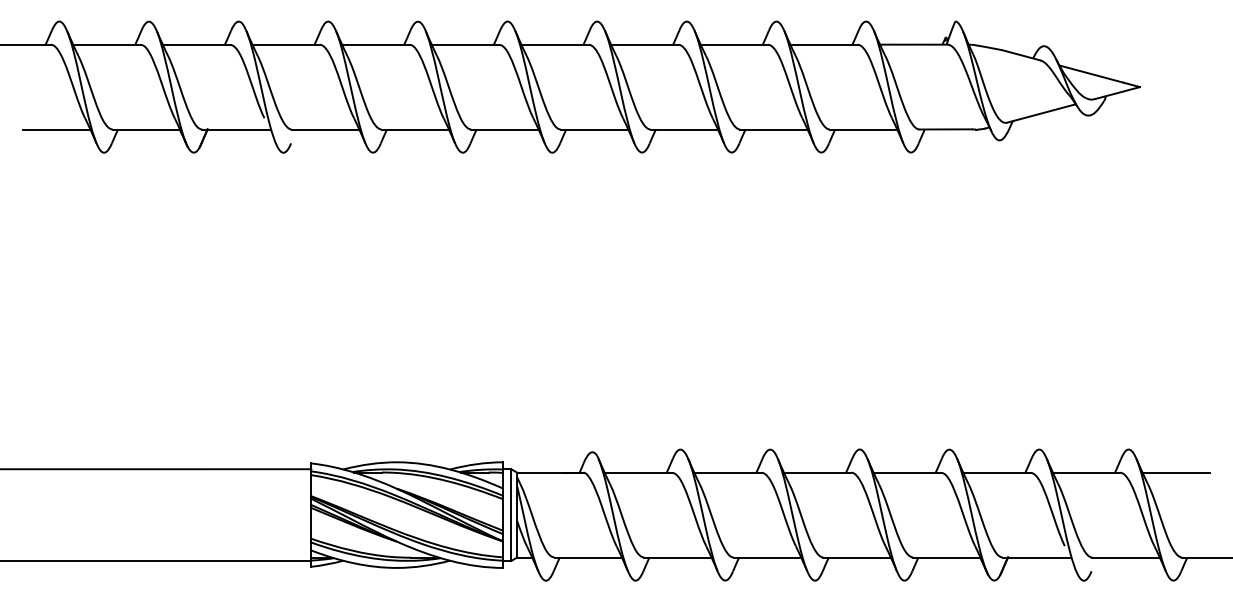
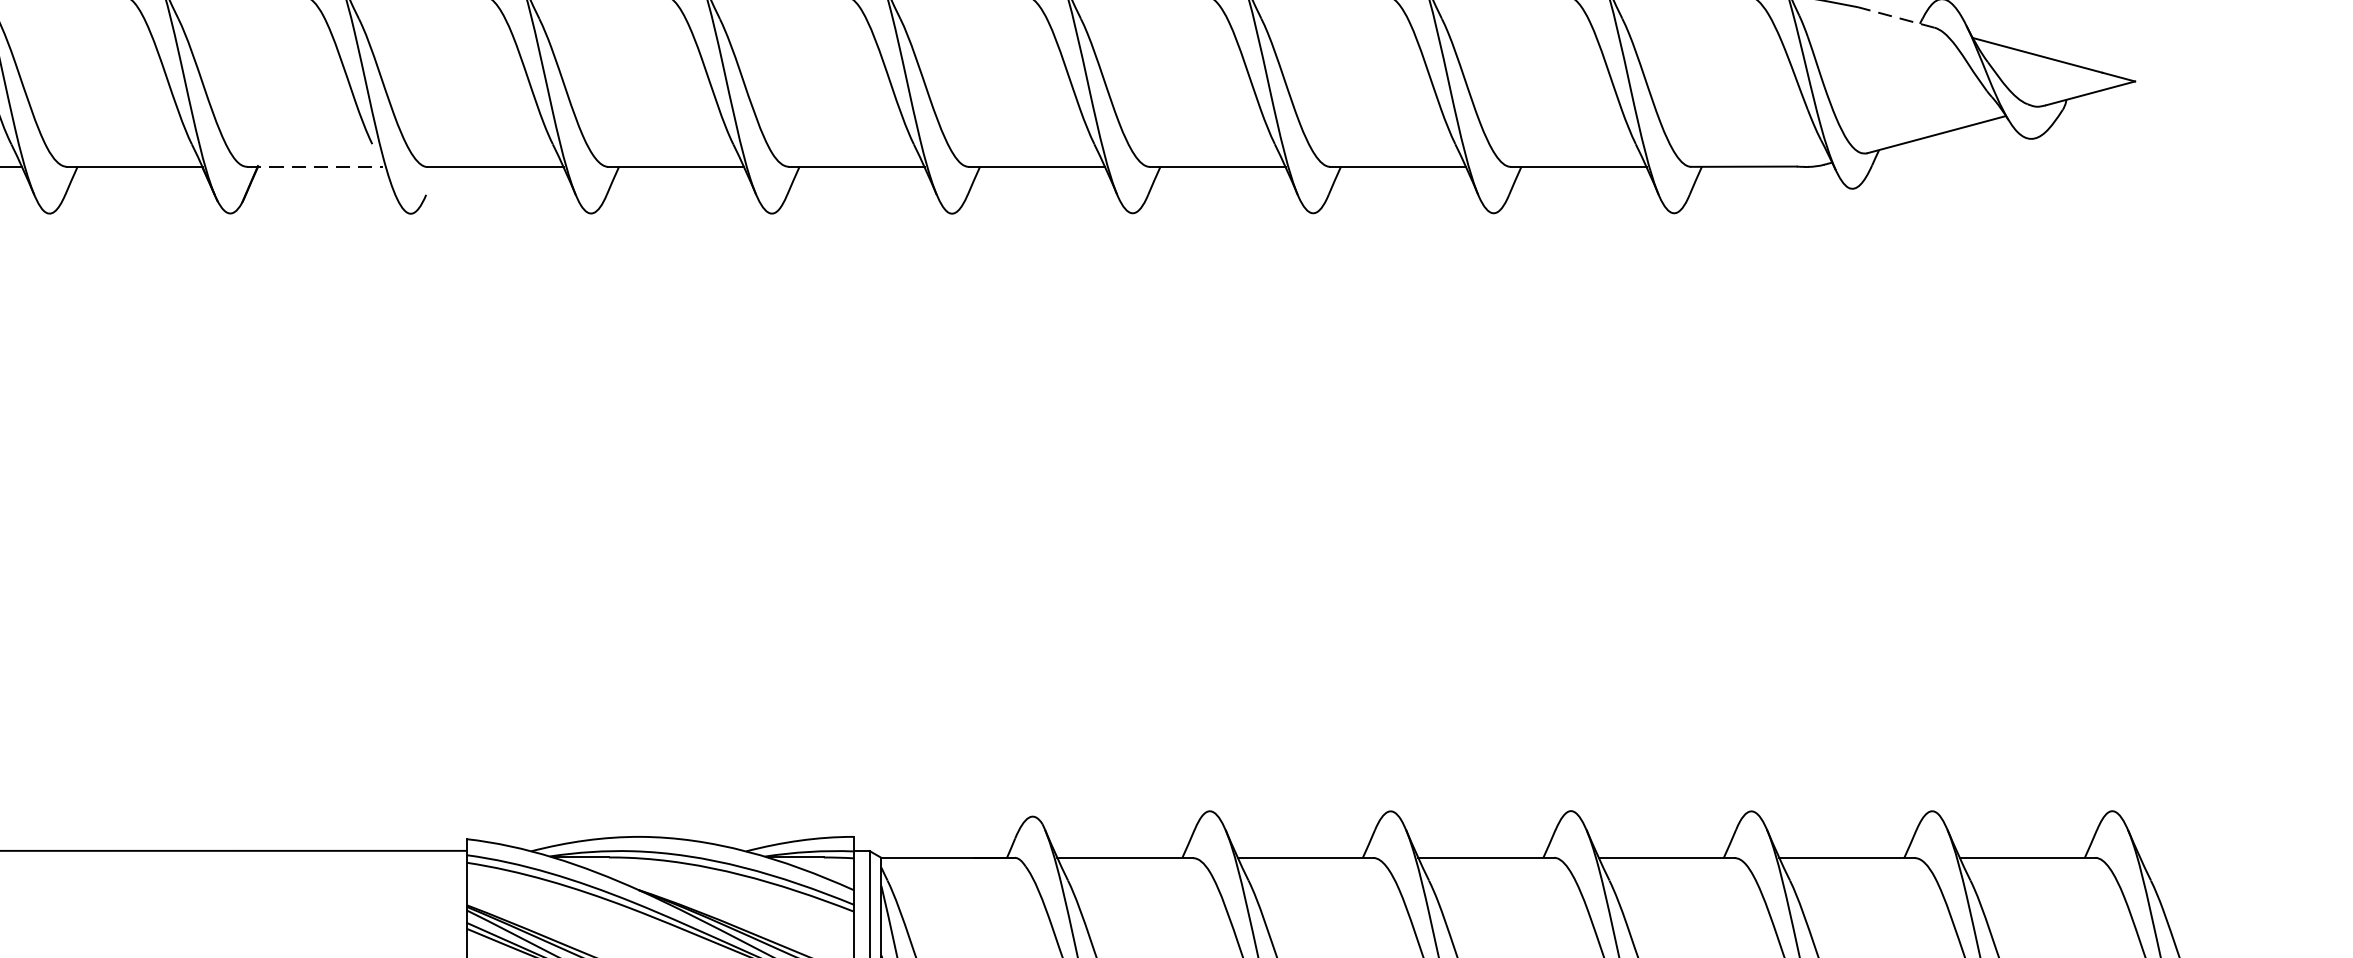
line: (1021, 55) -> (1896, 17), solid -> dashed
line: (236, 129) -> (316, 166), solid -> dashed
line: (1175, 472) -> (2206, 857), removed

